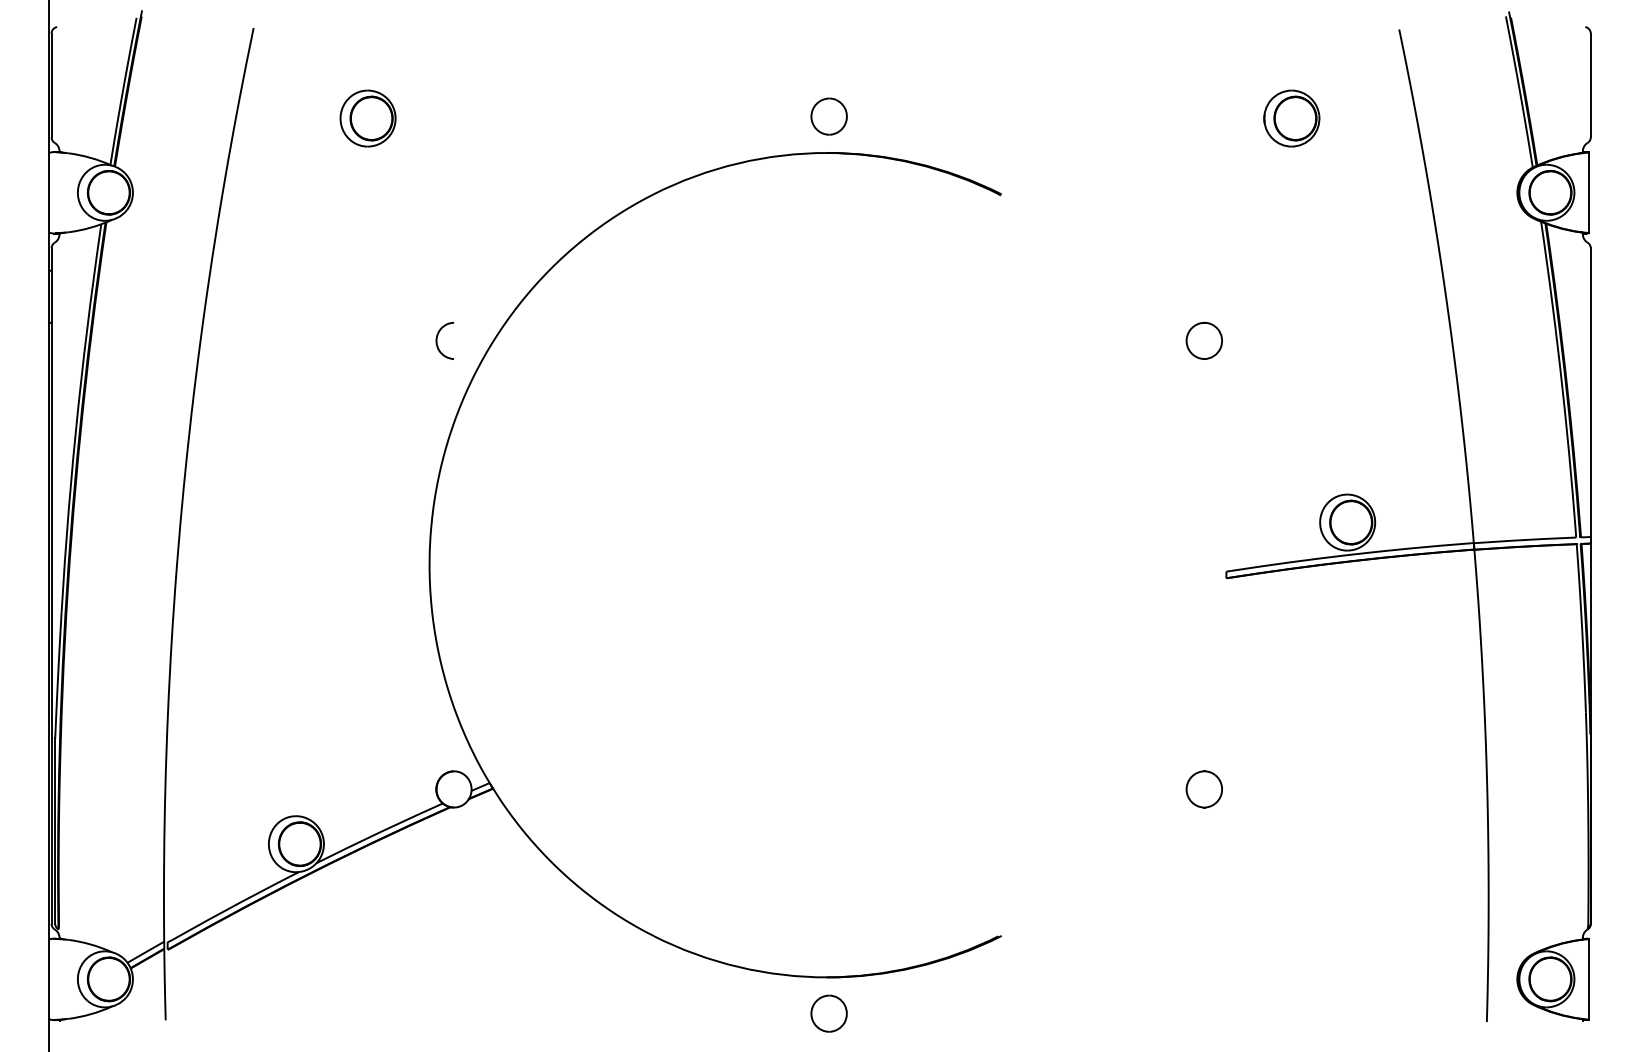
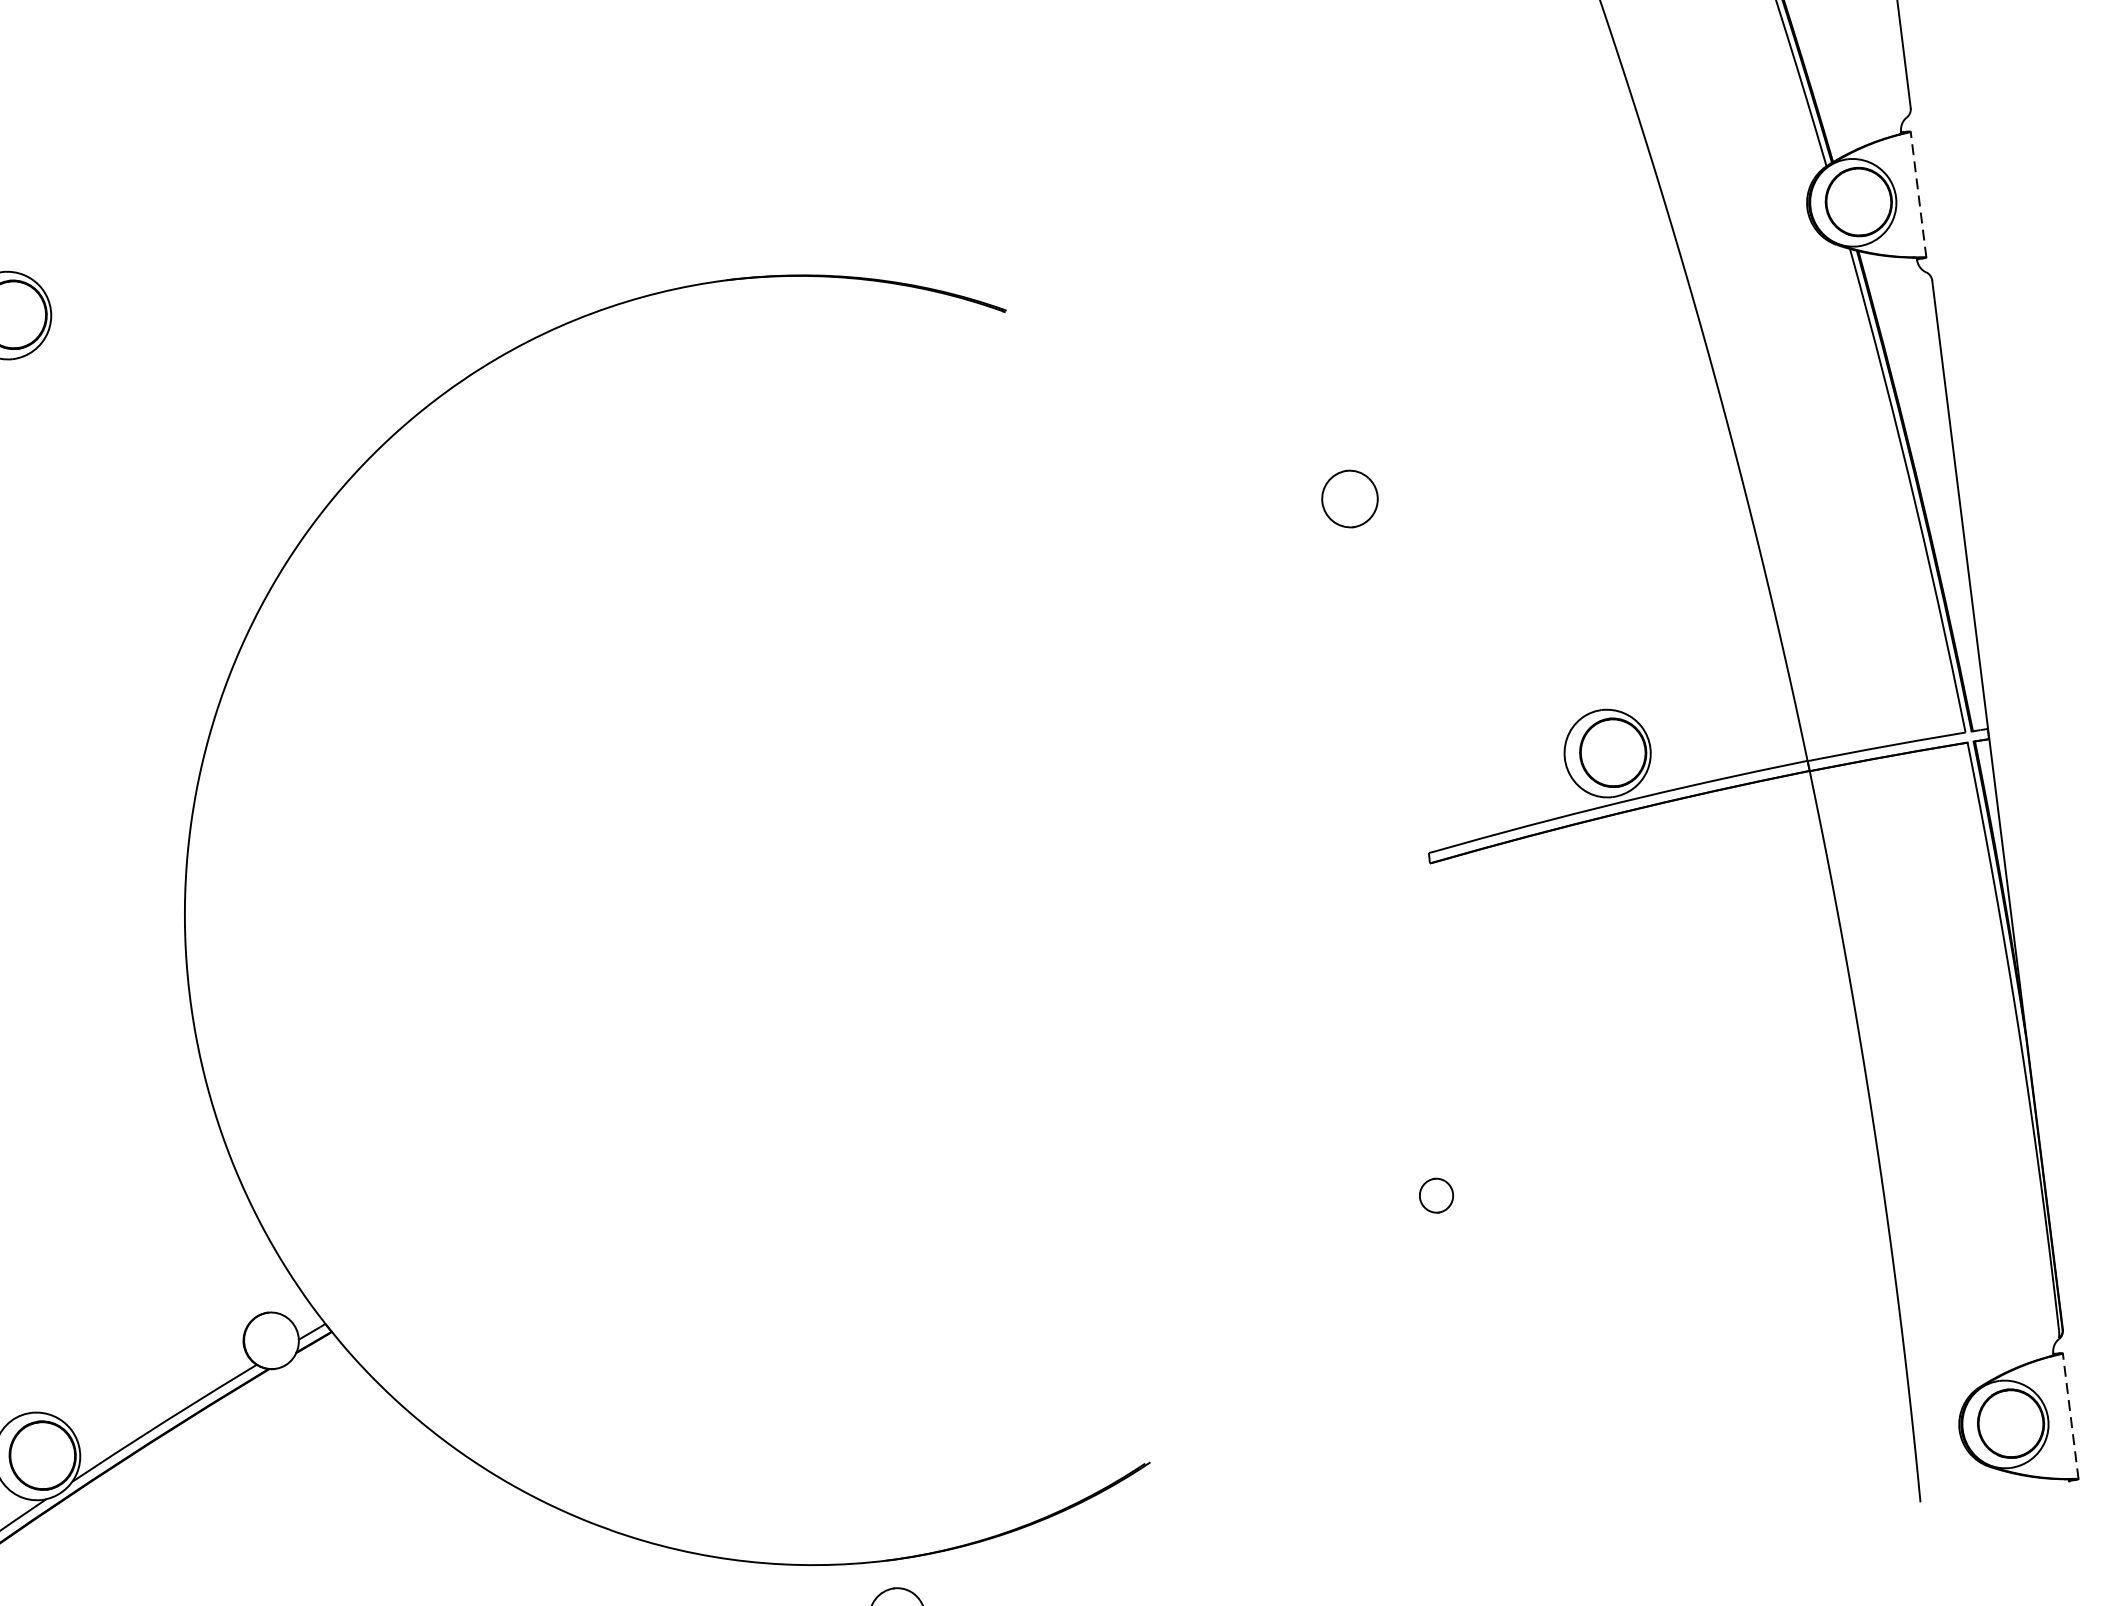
part: (828, 116) -> (722, 223), removed
part: (1291, 118) -> (1442, 136), removed
line: (1588, 192) -> (1917, 194), solid -> dashed
part: (437, 340) -> (158, 646), removed
part: (1203, 789) -> (1435, 1195), size x0.6
line: (1588, 979) -> (2070, 1416), solid -> dashed

